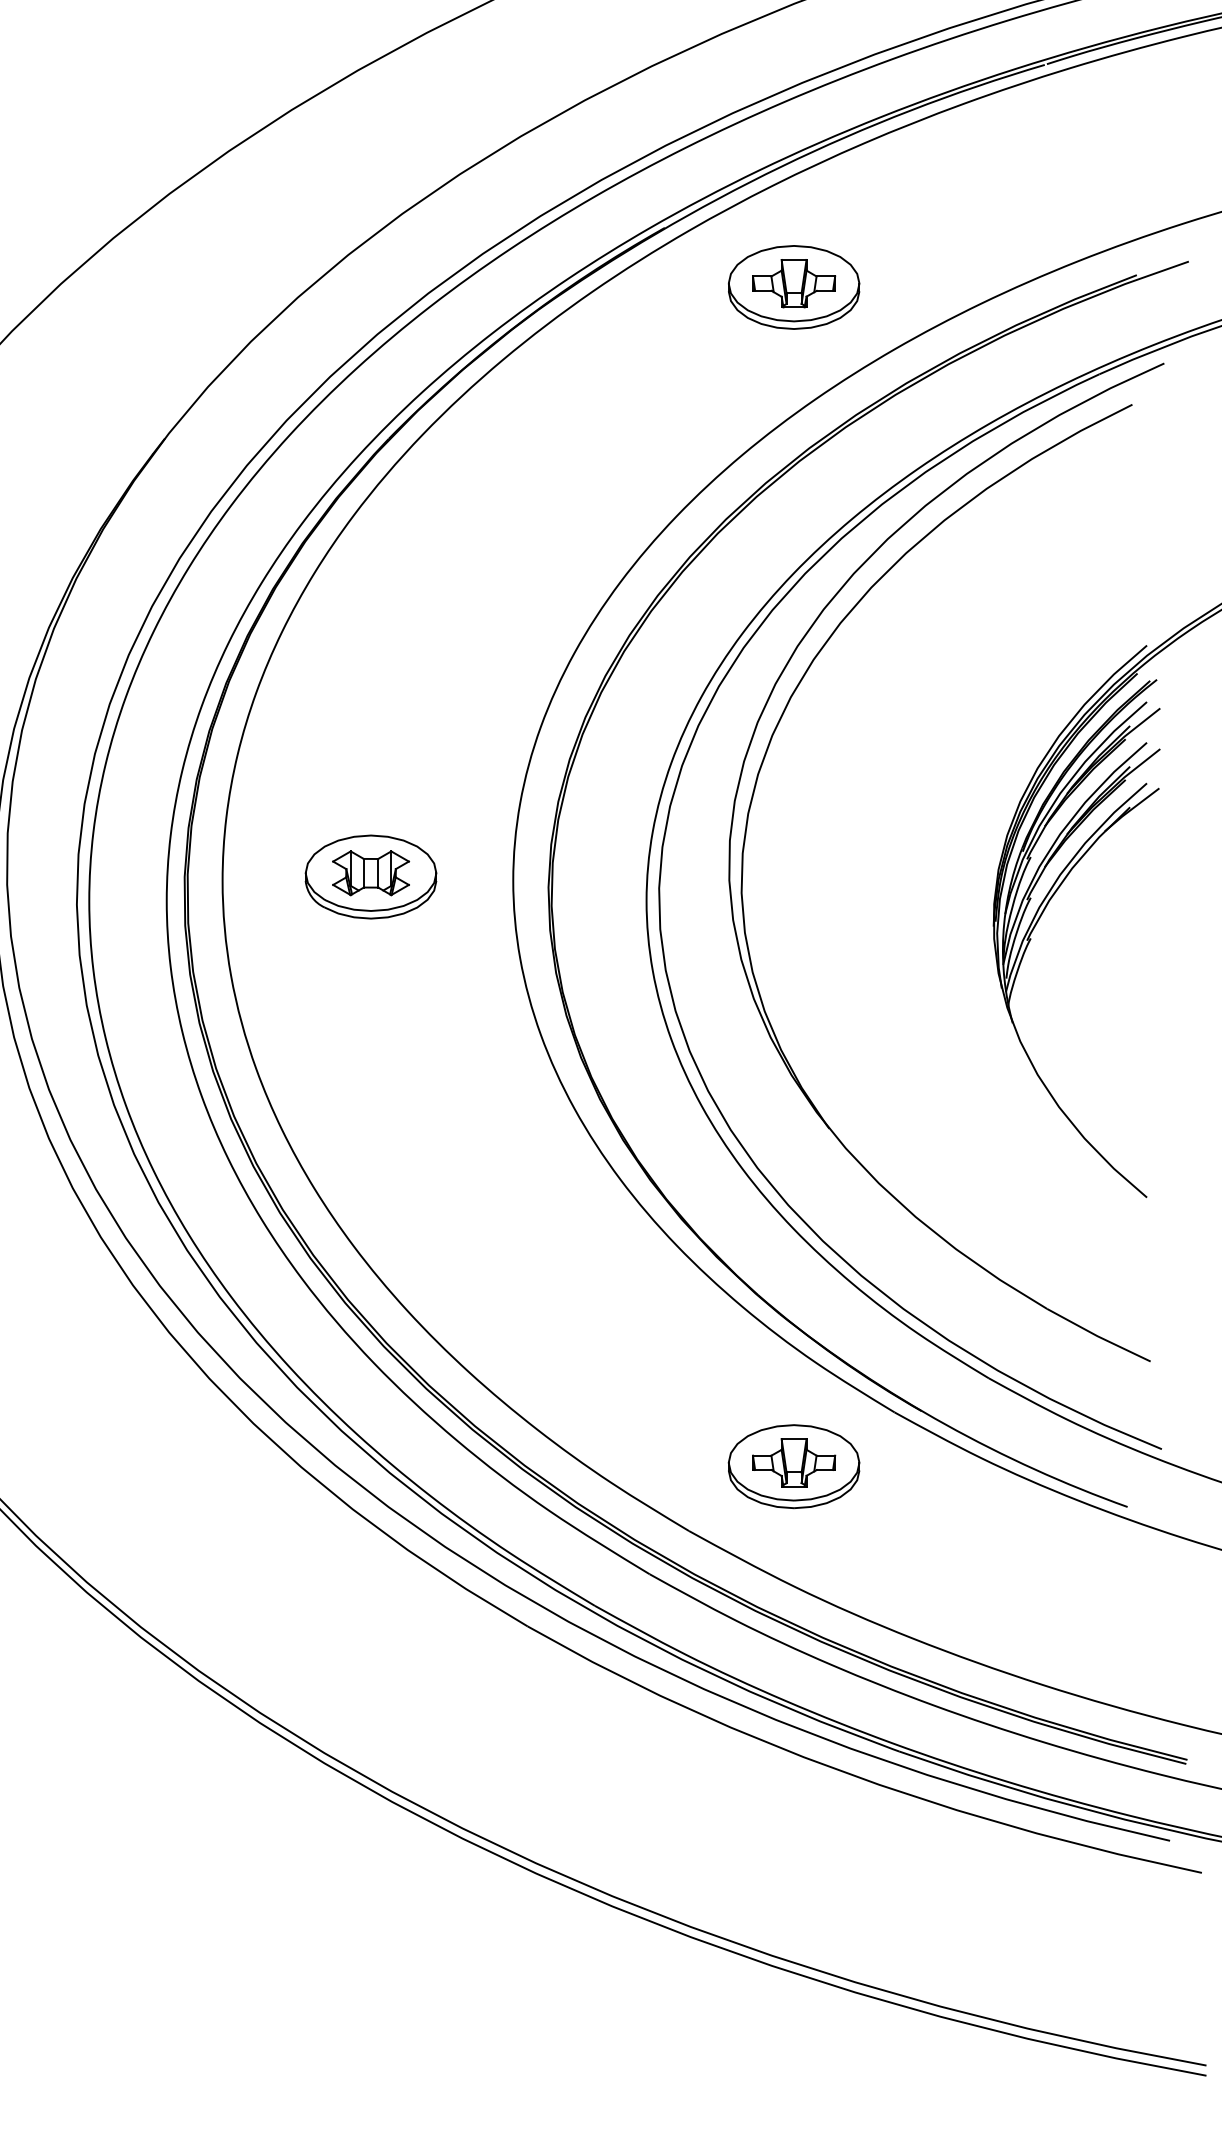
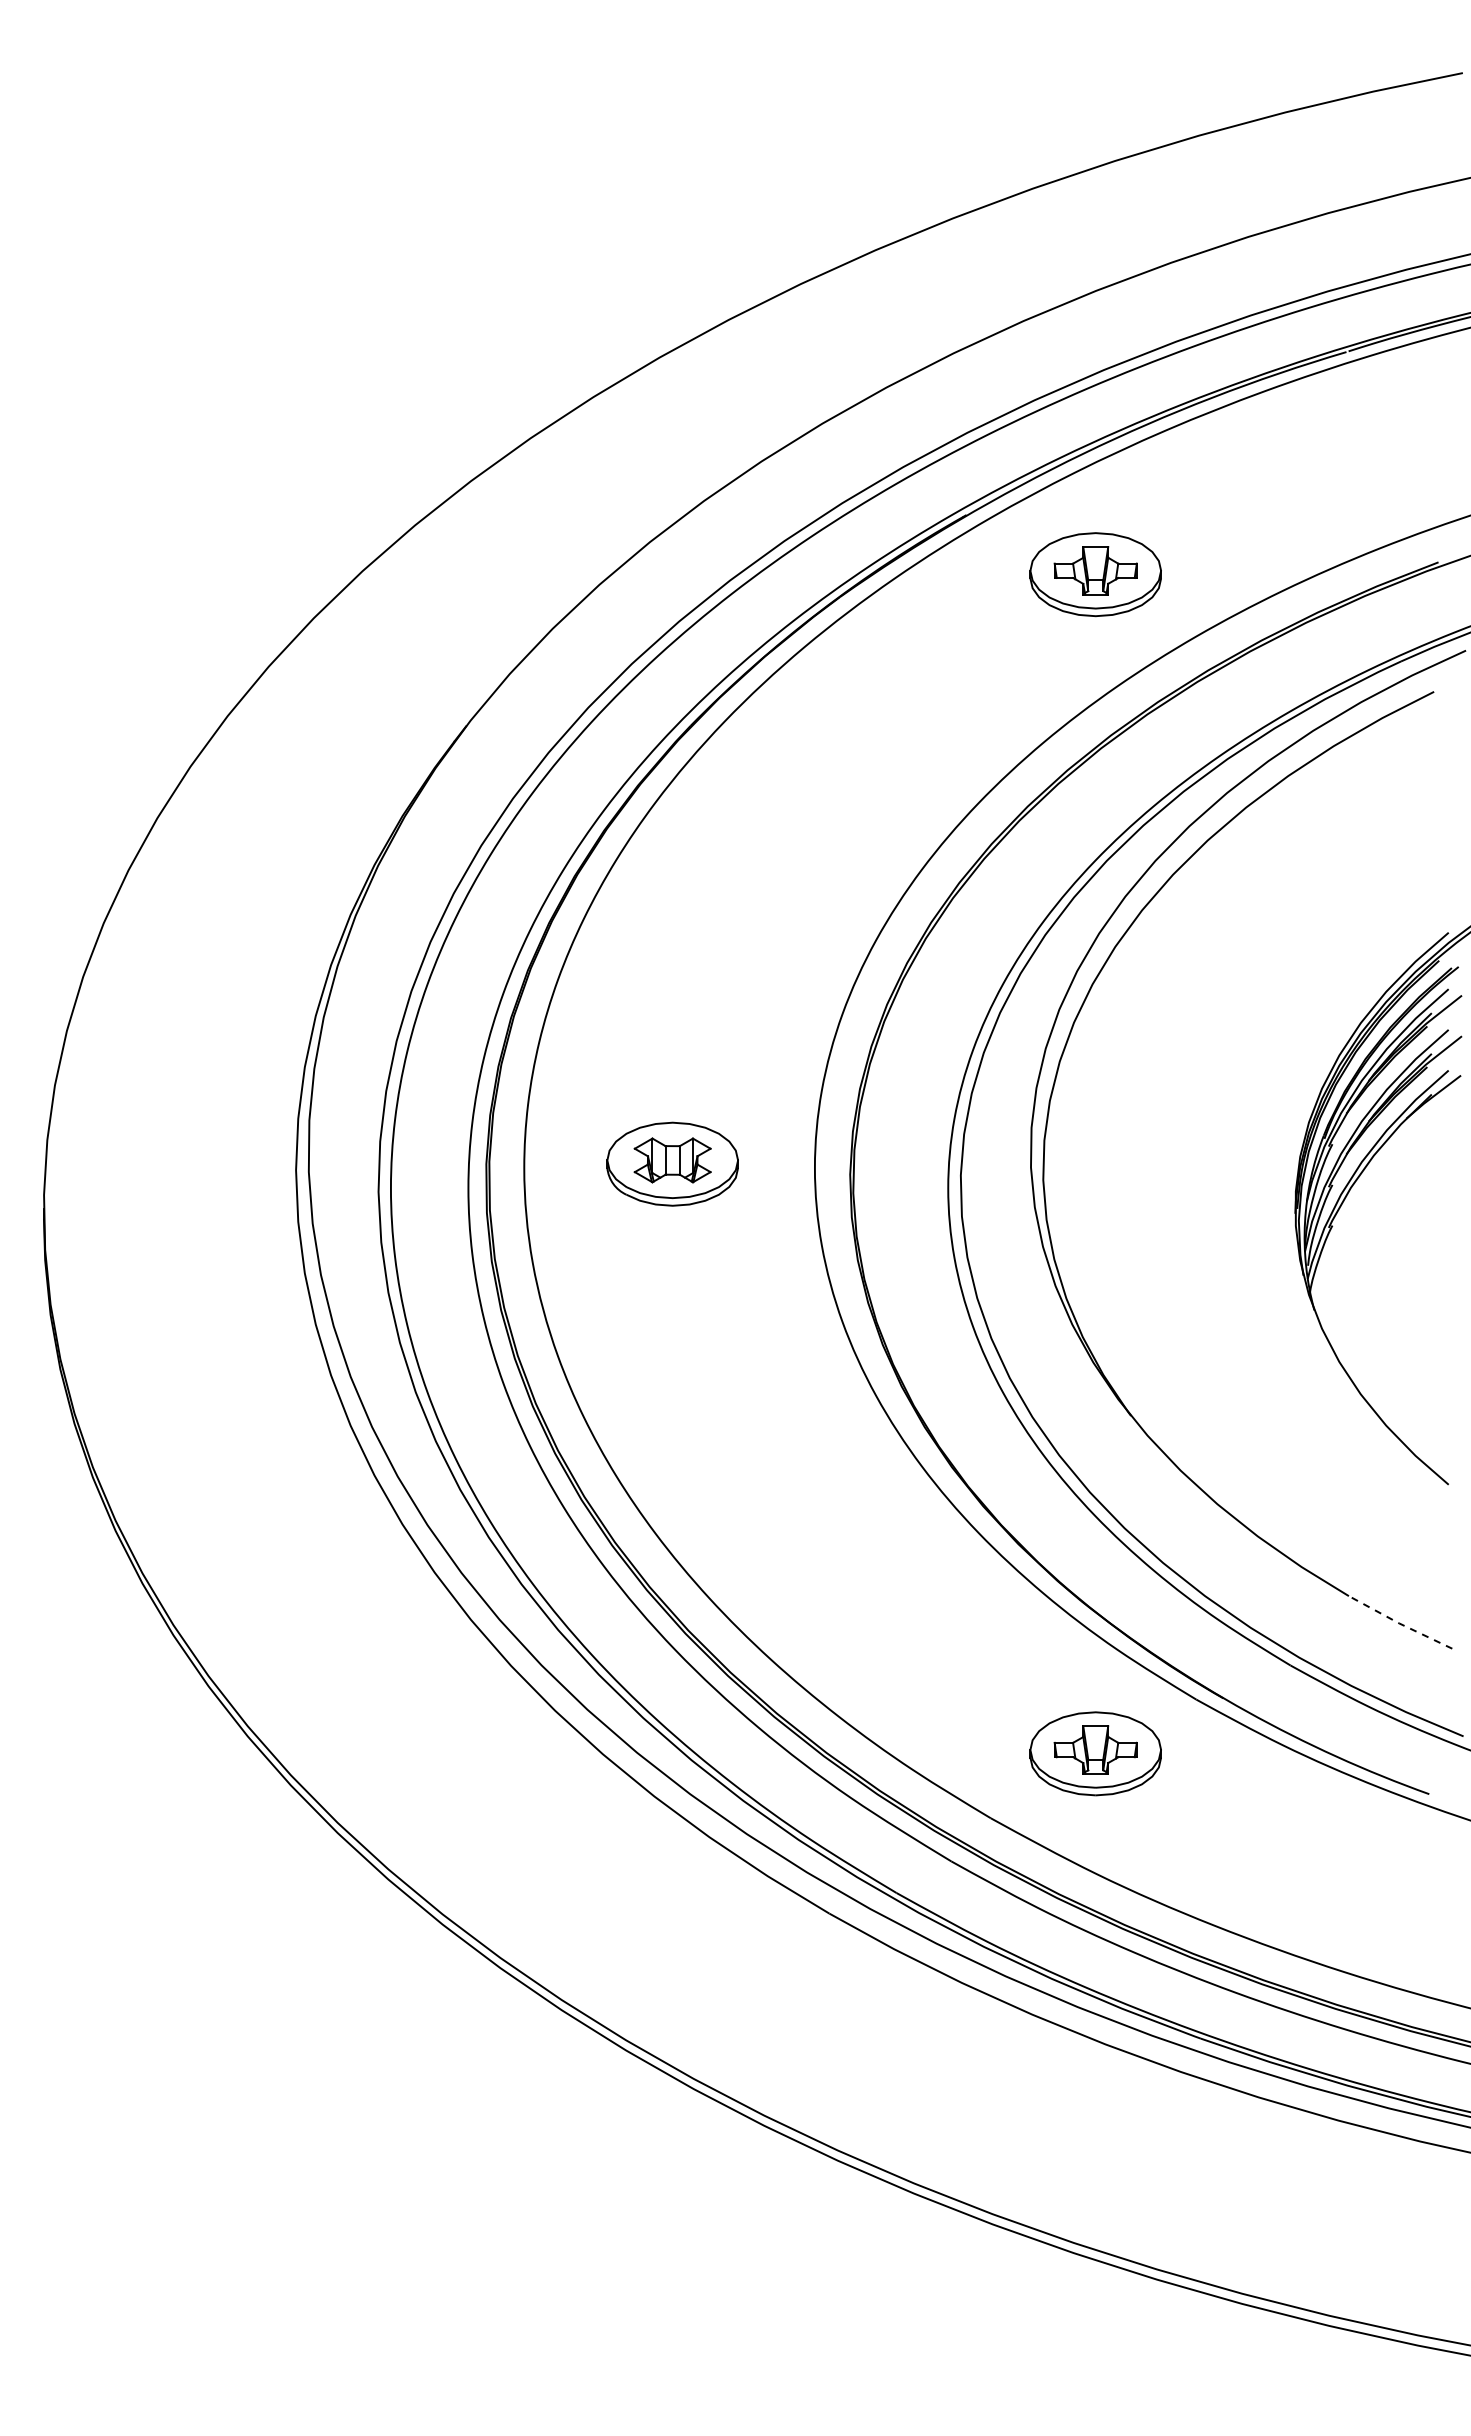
line: (1097, 1336) -> (1399, 1623), solid -> dashed

